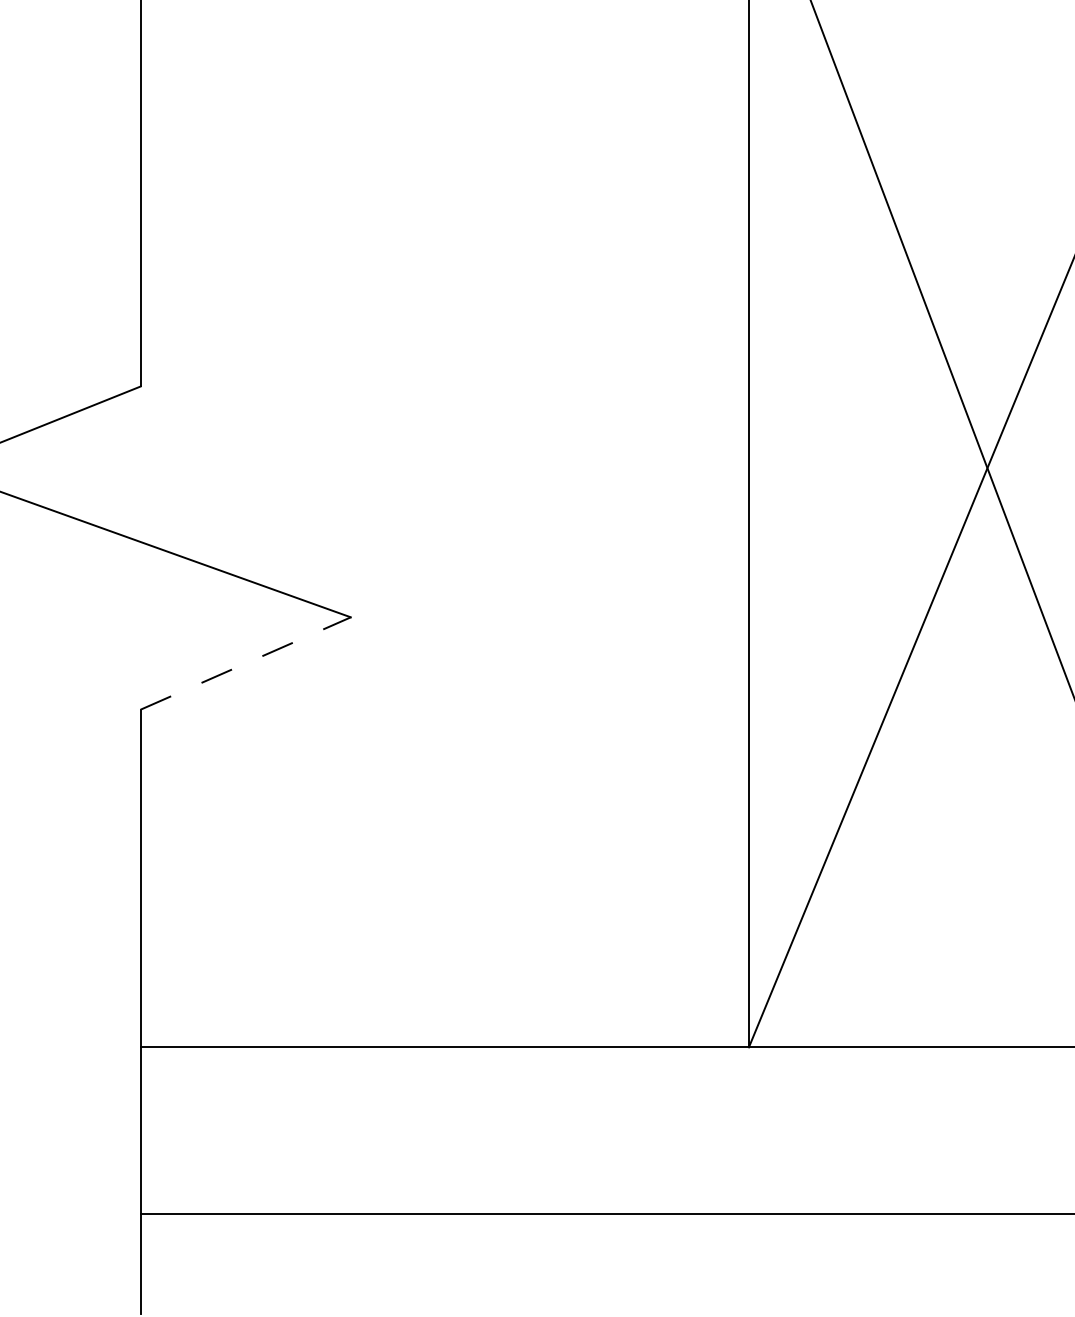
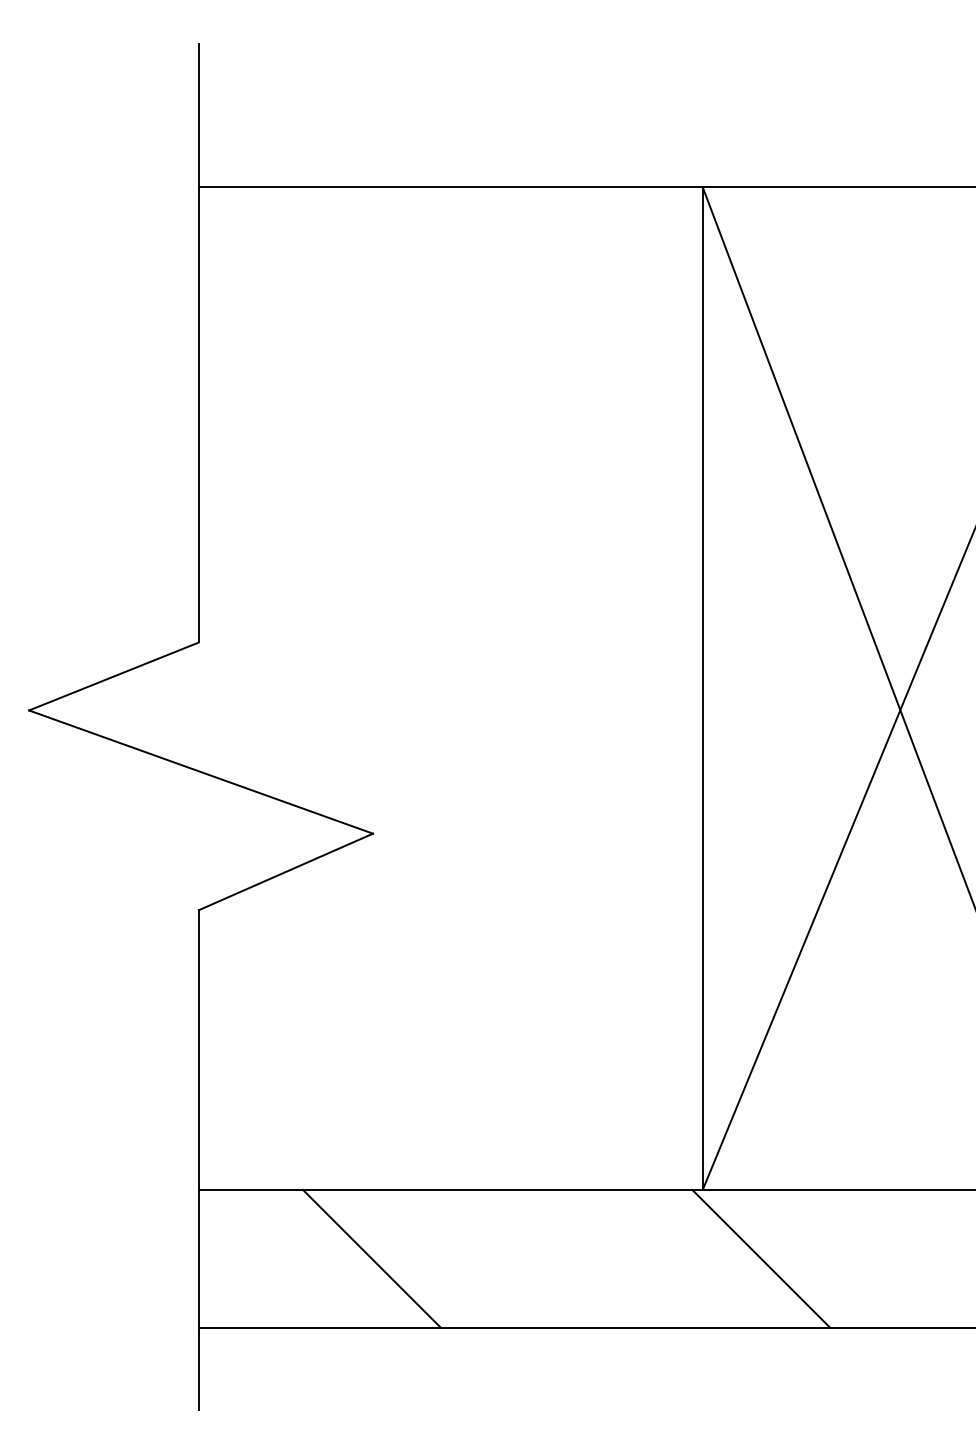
line: (246, 662) -> (286, 871), dashed -> solid
line: (349, 1130) -> (371, 1258), added
line: (818, 1130) -> (760, 1258), added

